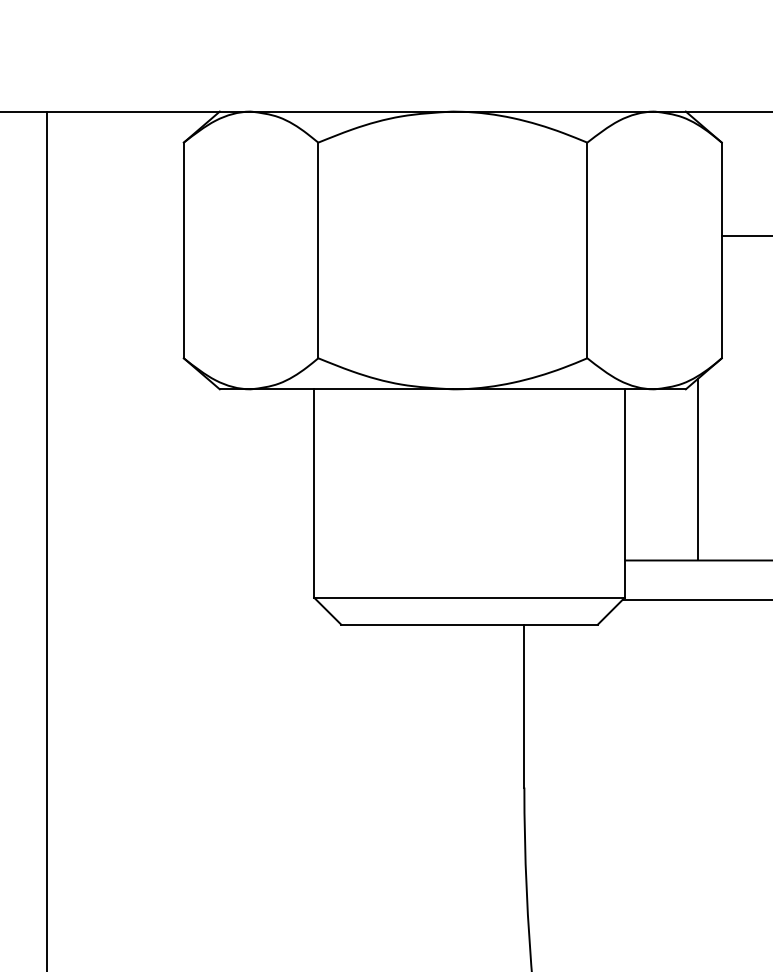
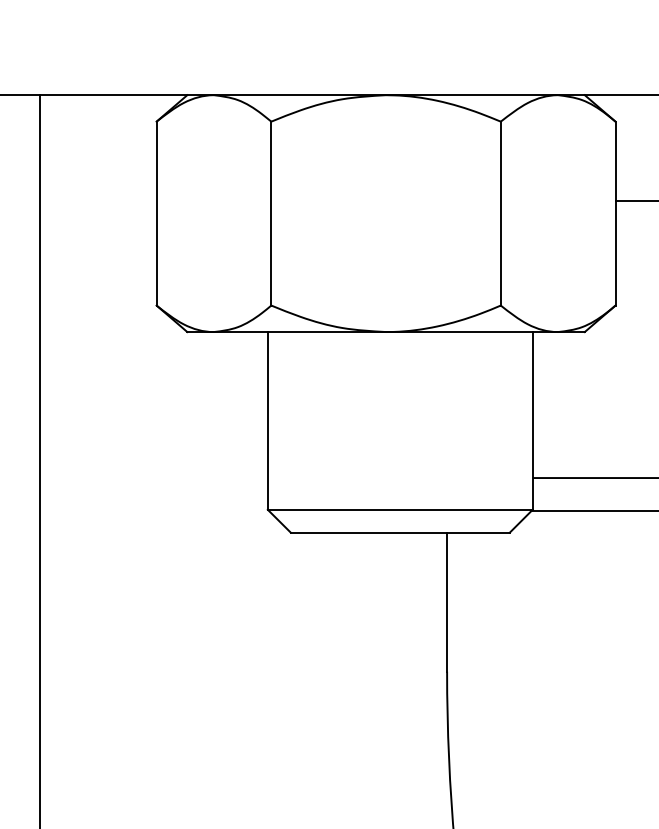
line: (697, 469) -> (594, 400), removed

